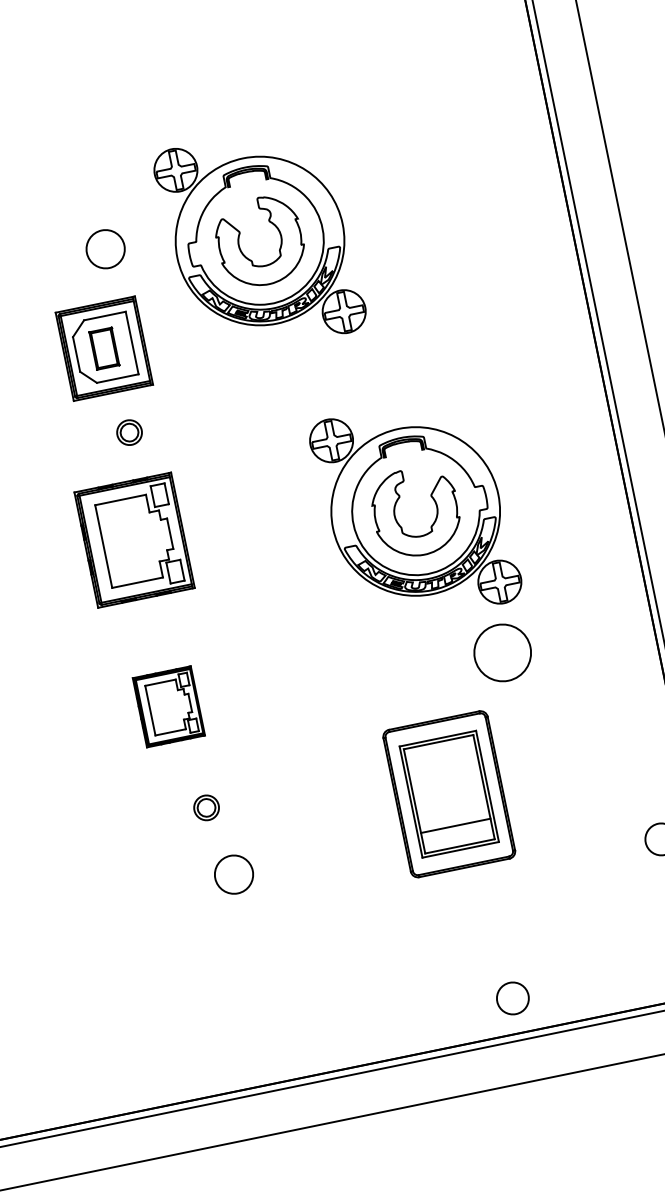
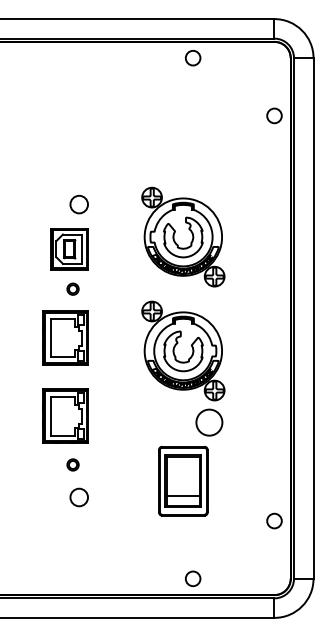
part: (260, 239) -> (183, 236), moved
part: (423, 548) -> (183, 368), moved
part: (168, 705) -> (65, 415), size x1.67

